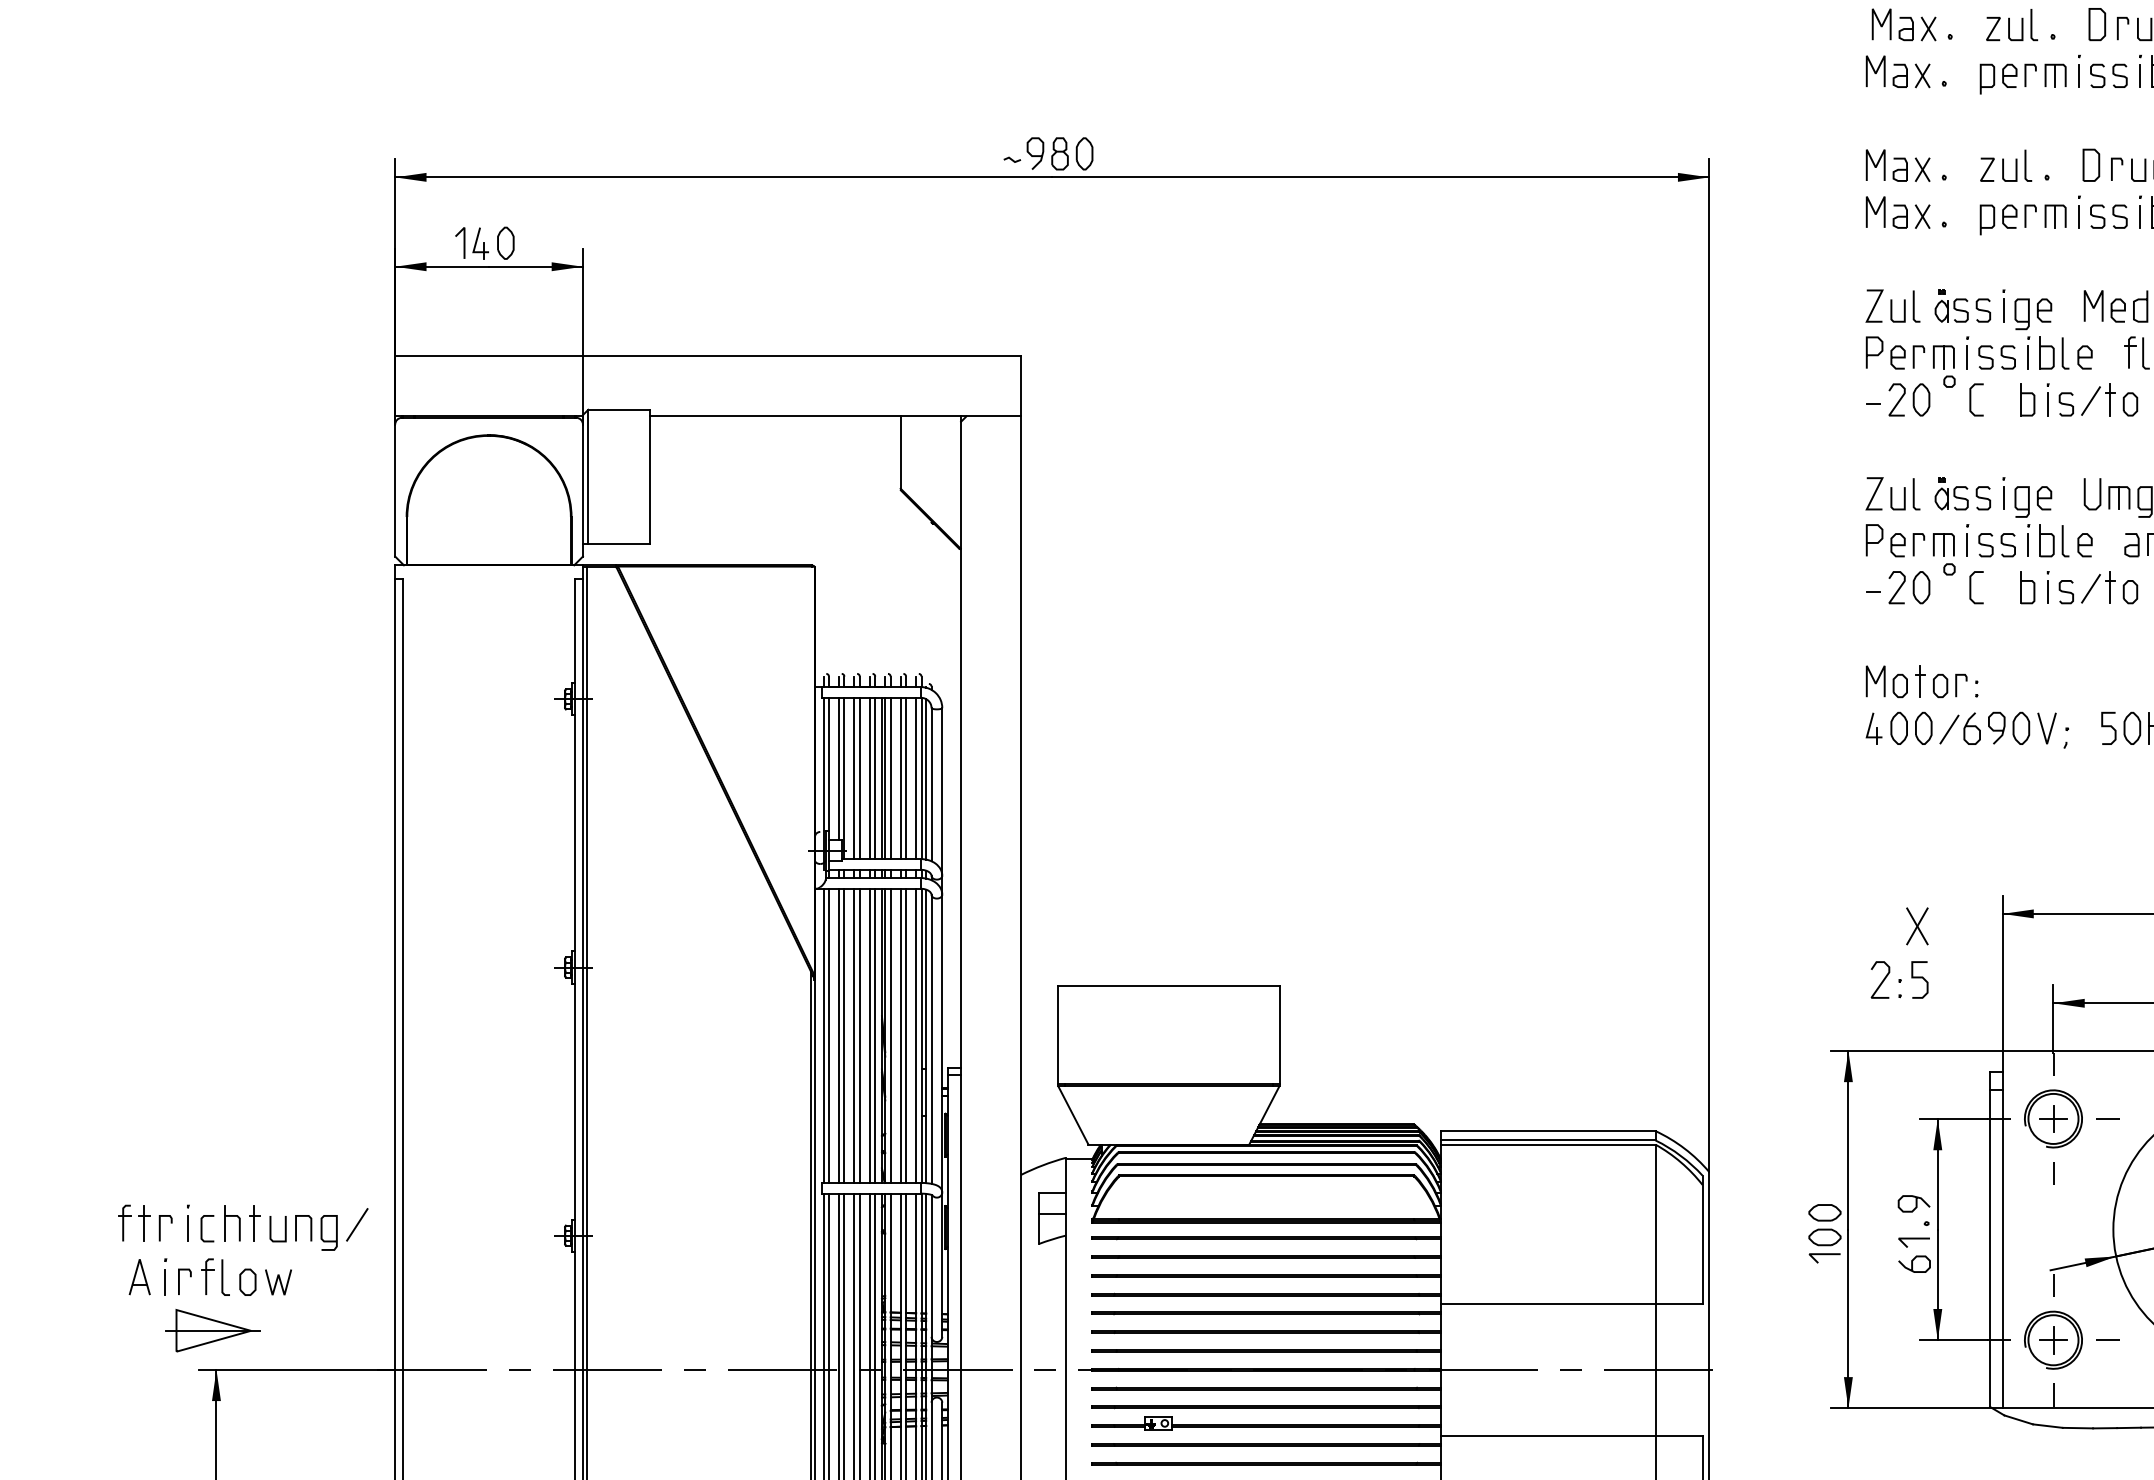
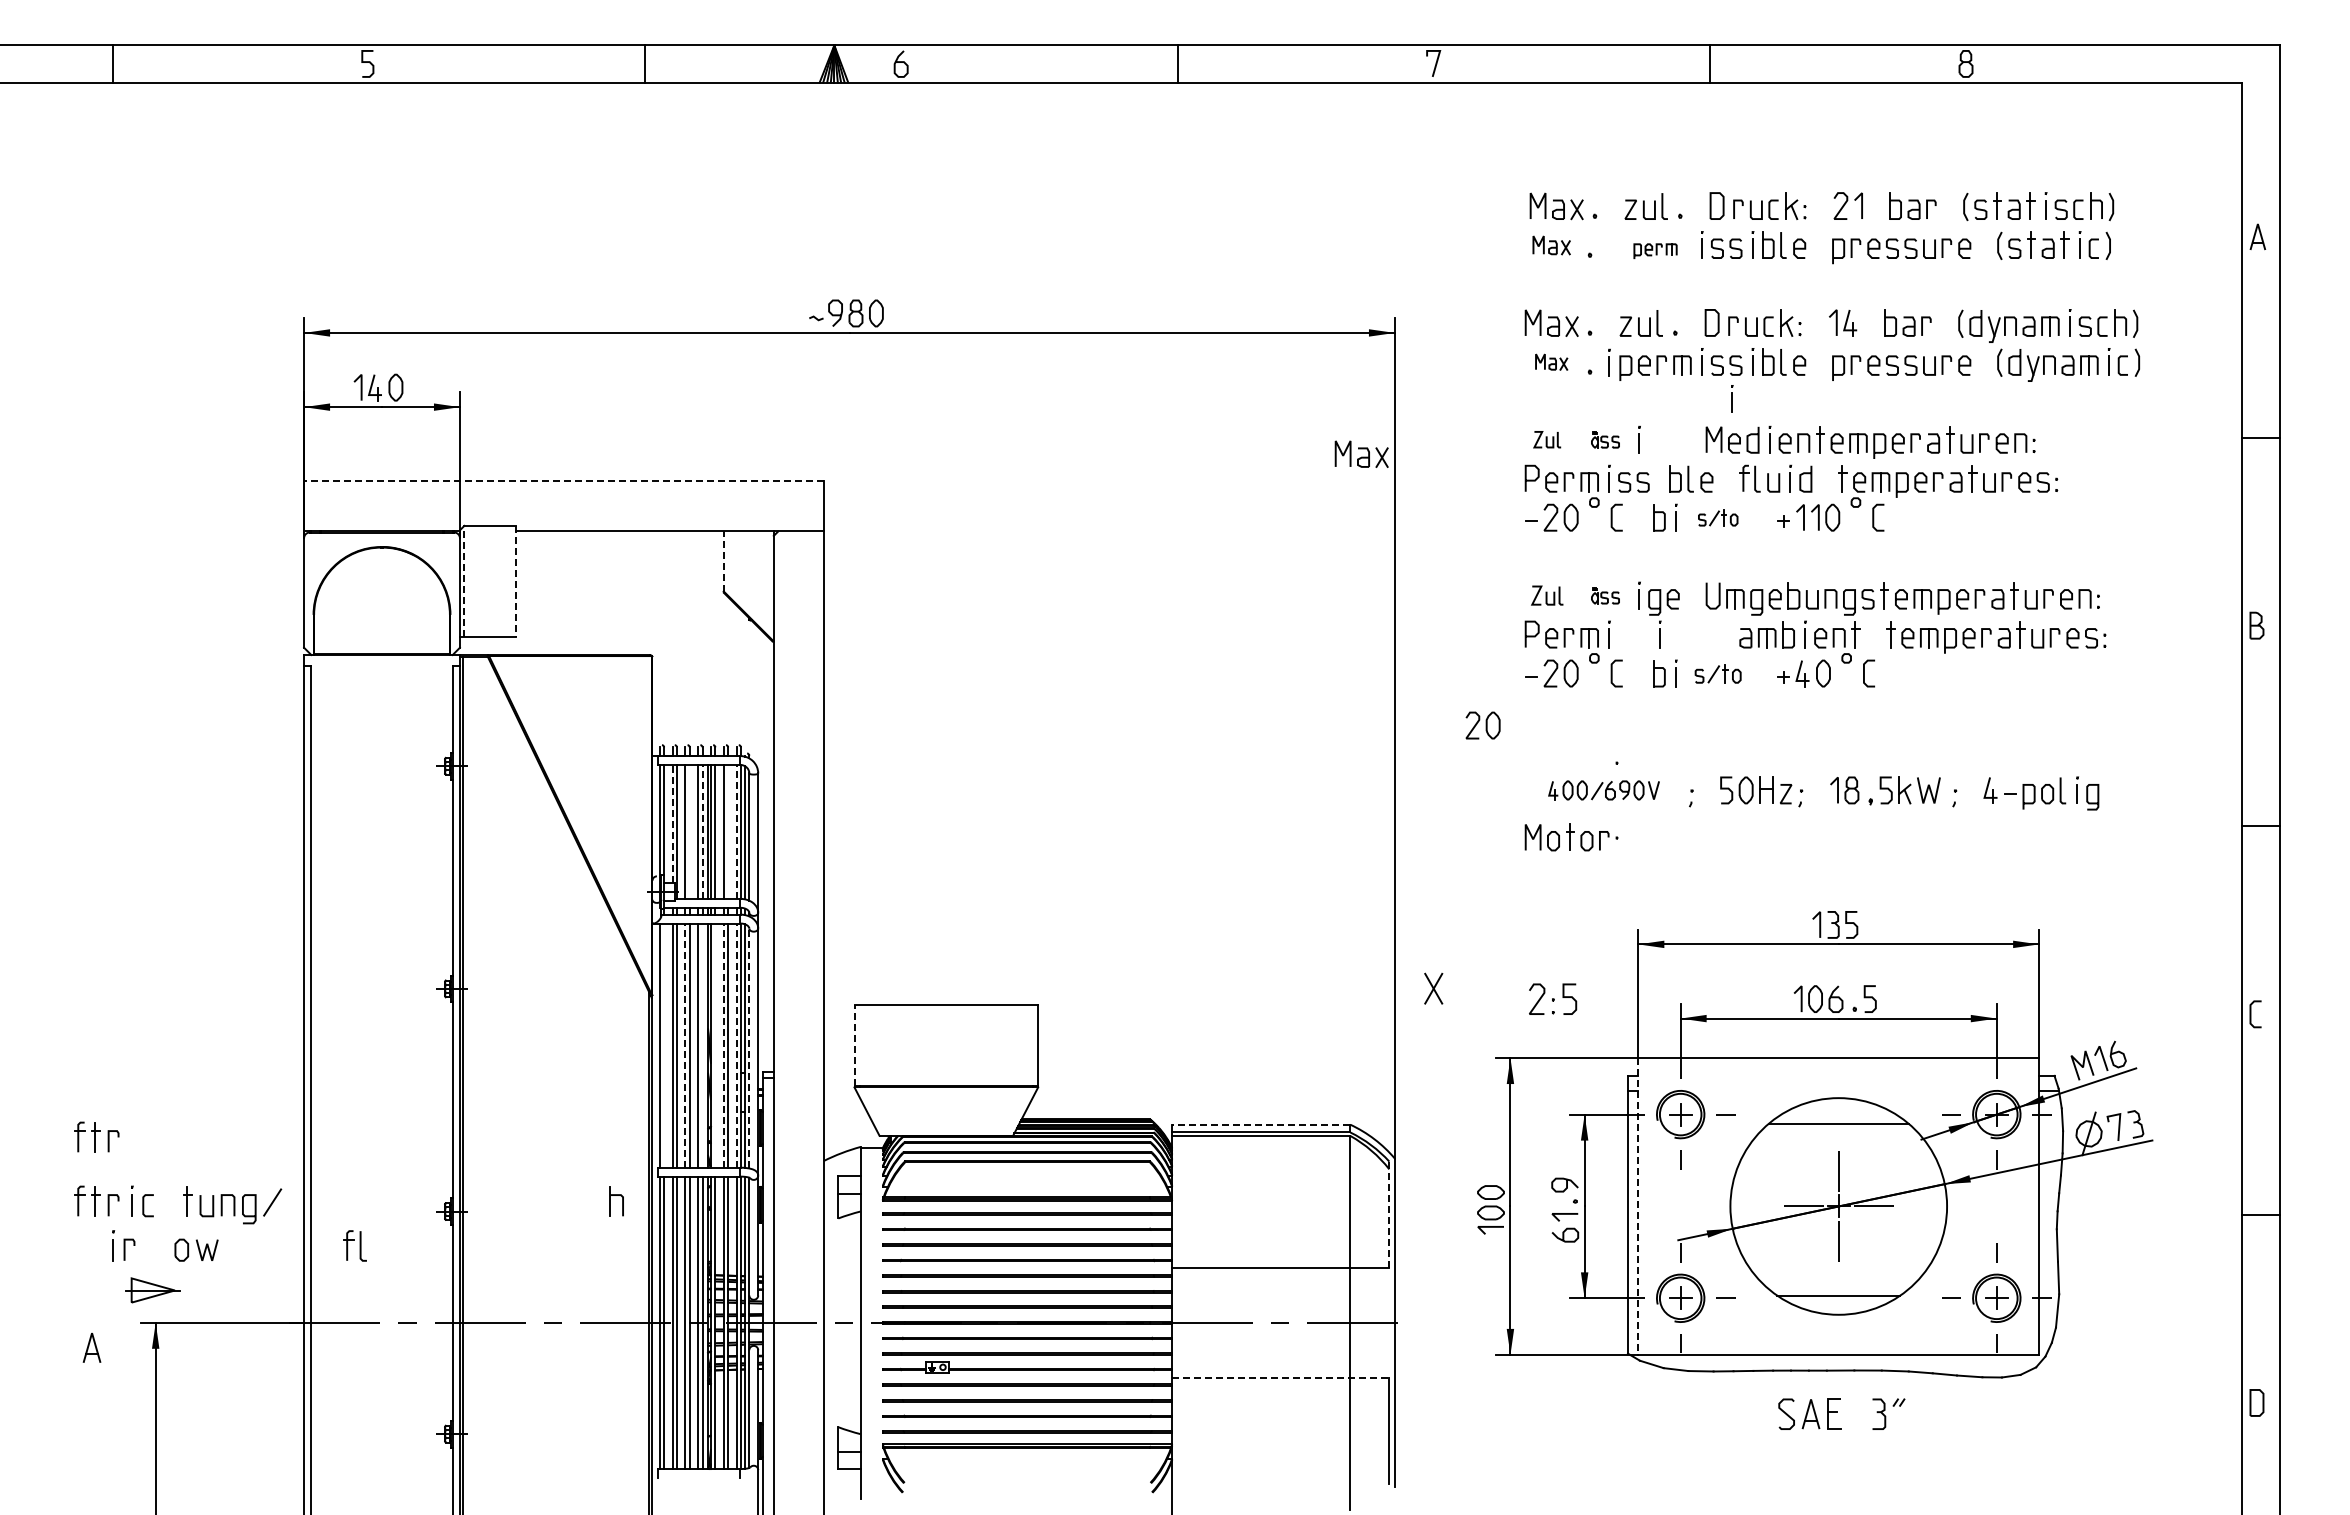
part: (1897, 72) -> (1551, 245), size x0.7
part: (2023, 79) -> (1655, 251), size x0.6
part: (1897, 211) -> (1551, 361), size x0.6
line: (1967, 212) -> (1609, 362), added
part: (2115, 256) -> (1732, 398), added
part: (1893, 305) -> (1547, 439), size x0.6
part: (1962, 305) -> (1605, 439), size x0.6
part: (1668, 322) -> (1361, 453), added
part: (2032, 333) -> (1663, 462), removed
line: (708, 356) -> (564, 481), solid -> dashed
part: (2099, 399) -> (1718, 517), size x0.6
line: (900, 452) -> (723, 561), solid -> dashed
line: (588, 476) -> (464, 581), solid -> dashed
line: (649, 476) -> (515, 581), solid -> dashed
part: (1893, 493) -> (1547, 595), size x0.7
part: (1962, 493) -> (1605, 595), size x0.6
part: (2066, 540) -> (1691, 634), removed
part: (1996, 545) -> (1633, 638), removed
part: (2099, 587) -> (1718, 673), size x0.7
part: (1814, 650) -> (1482, 725), added
part: (1921, 681) -> (1571, 837), moved
part: (1960, 728) -> (1603, 790), size x0.7
line: (839, 768) -> (672, 823), solid -> dashed
line: (859, 777) -> (689, 831), removed
line: (875, 777) -> (702, 831), solid -> dashed
line: (906, 777) -> (728, 831), removed
line: (916, 777) -> (736, 831), solid -> dashed
part: (1917, 926) -> (1433, 988), moved
line: (829, 1035) -> (664, 1045), removed
line: (854, 1035) -> (685, 1045), solid -> dashed
line: (875, 1035) -> (702, 1045), removed
line: (890, 1035) -> (715, 1045), removed
line: (900, 1035) -> (723, 1045), solid -> dashed
line: (916, 1035) -> (736, 1045), solid -> dashed
line: (1058, 1035) -> (854, 1045), solid -> dashed
line: (931, 1039) -> (749, 1048), solid -> dashed
line: (1547, 1130) -> (1260, 1124), solid -> dashed
part: (145, 1145) -> (96, 1136), added
part: (231, 1223) -> (616, 1201), moved
line: (2002, 1229) -> (1638, 1206), solid -> dashed
line: (1702, 1239) -> (1389, 1214), solid -> dashed
part: (139, 1276) -> (91, 1347), moved
part: (215, 1276) -> (354, 1245), moved
part: (212, 1330) -> (152, 1290), size x0.7
line: (1571, 1435) -> (1280, 1377), solid -> dashed

